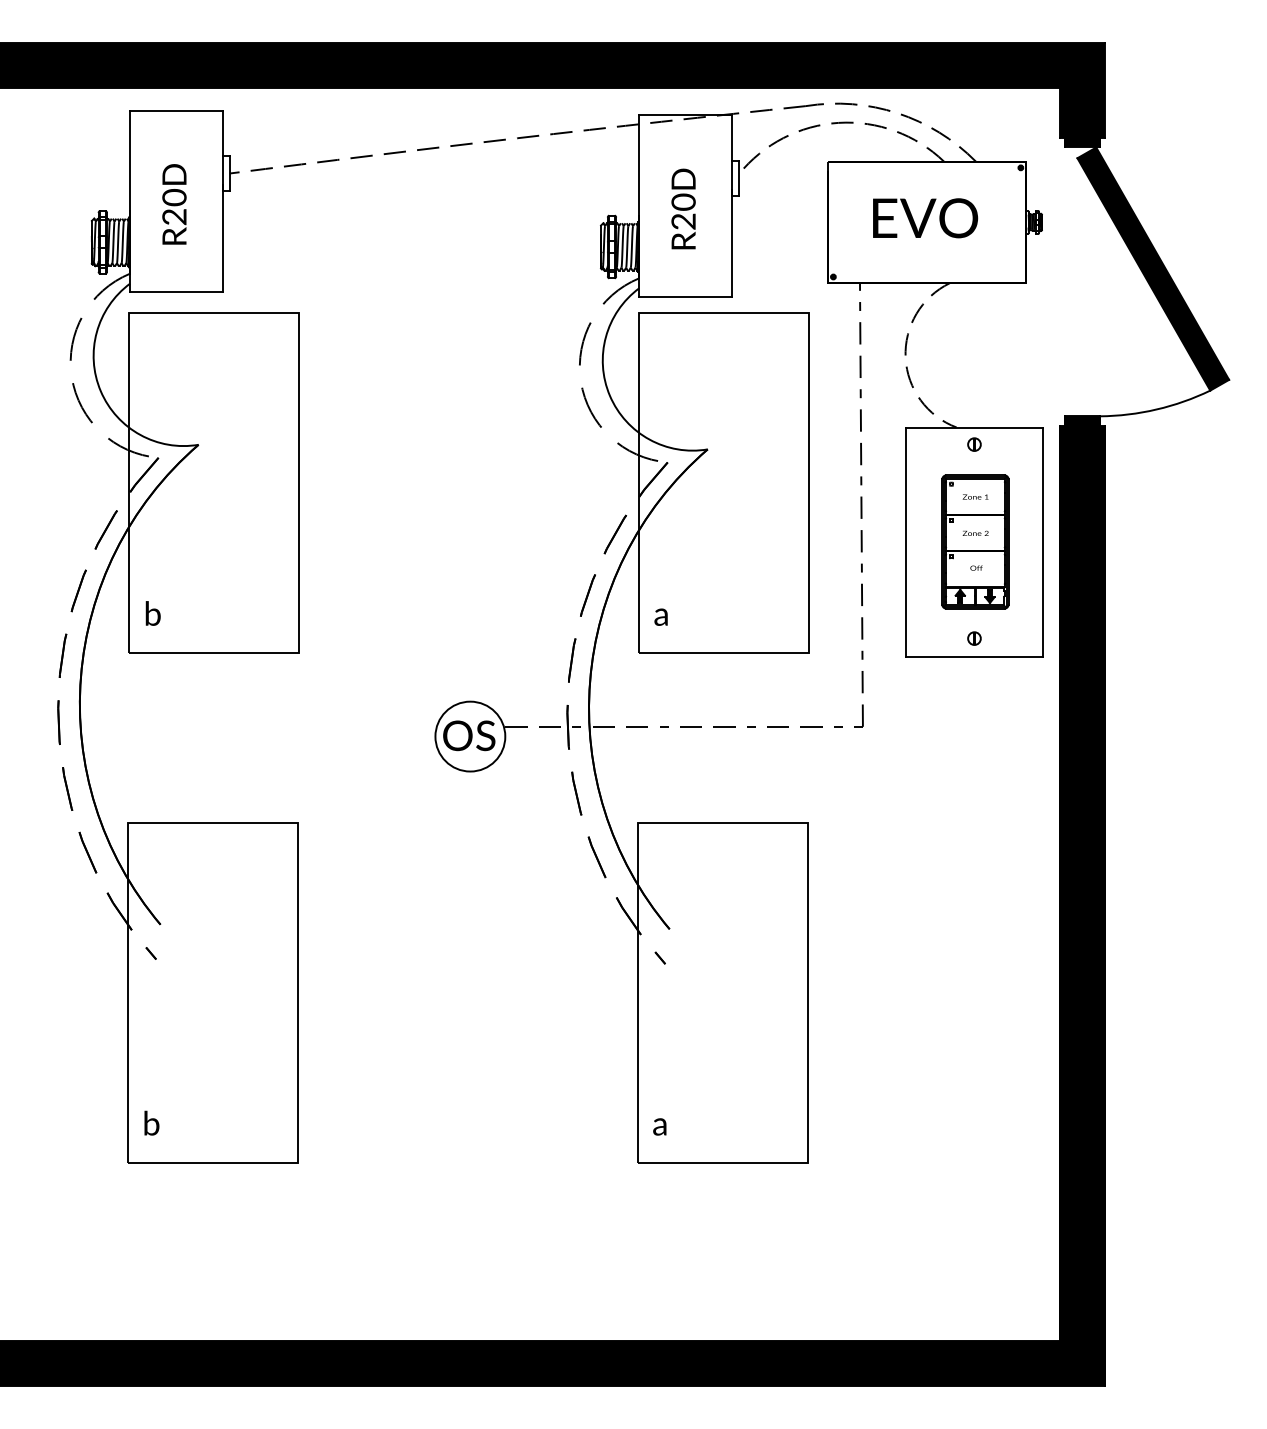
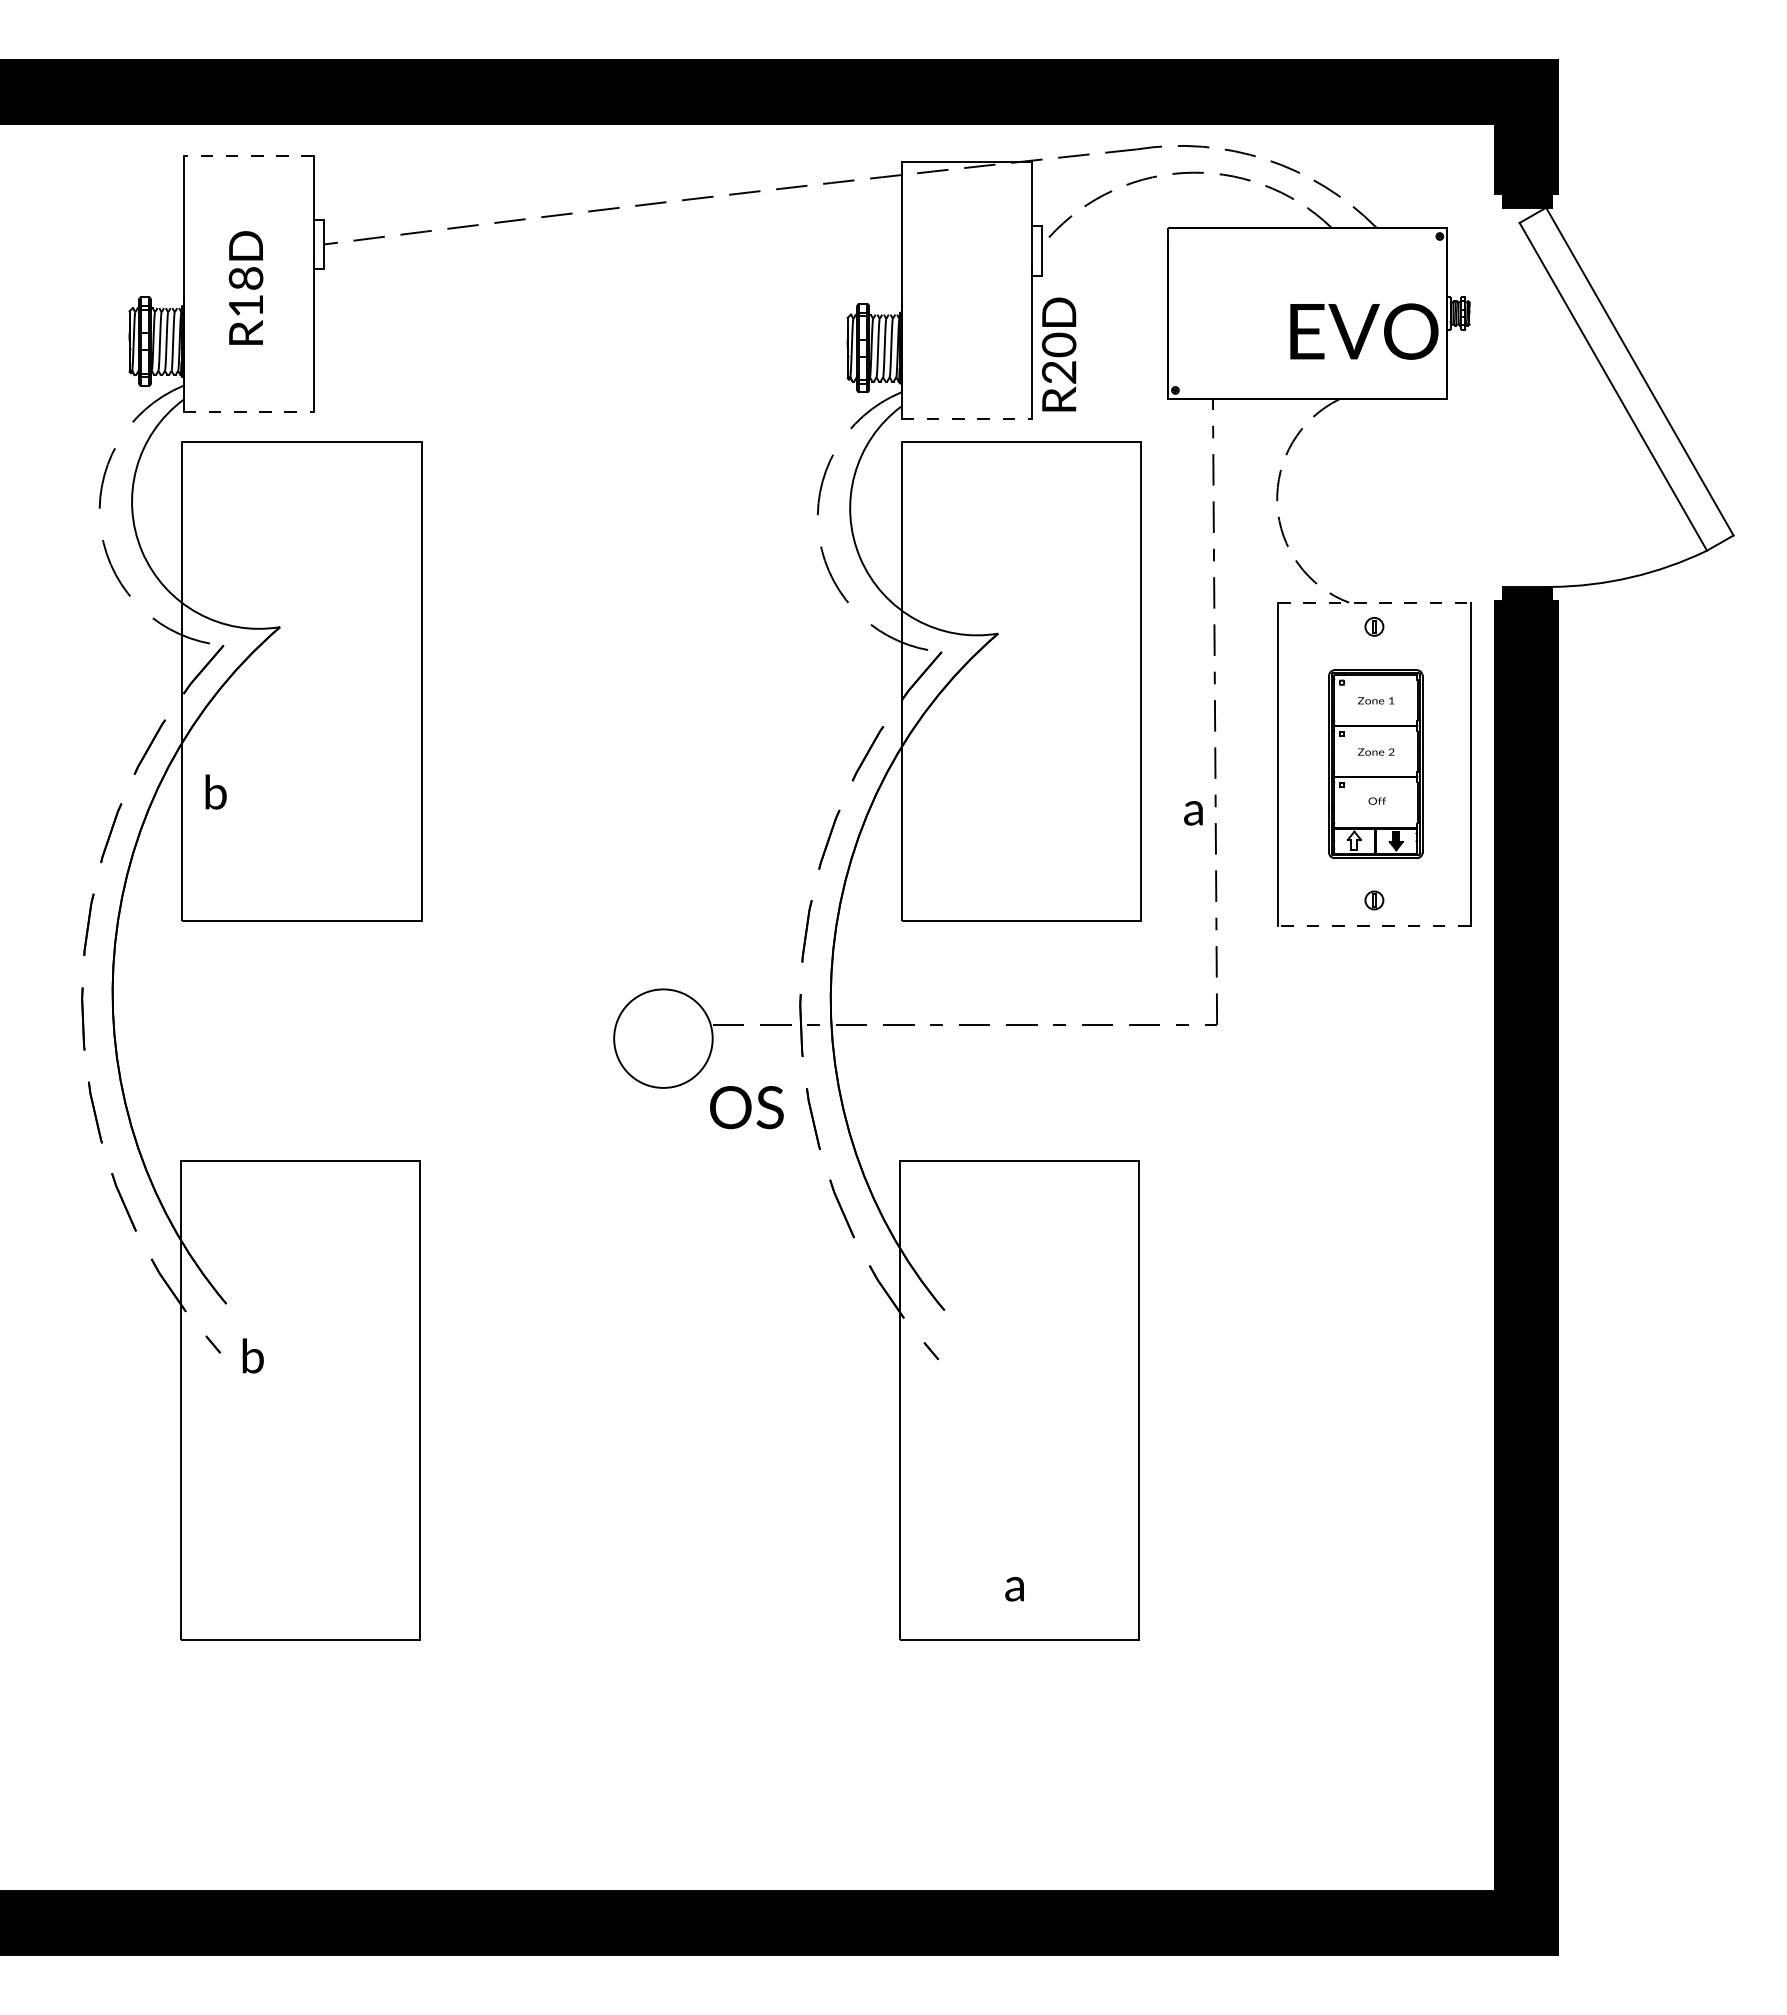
line: (176, 110) -> (248, 155), solid -> dashed
text: (174, 206) -> (245, 291), R20D -> R18D
text: (683, 208) -> (1059, 354), moved
text: (925, 218) -> (1364, 331), moved
fill: (1153, 268) -> (1626, 378), removed
line: (176, 292) -> (249, 412), solid -> dashed
line: (685, 296) -> (967, 418), solid -> dashed
line: (974, 427) -> (1374, 602), solid -> dashed
fill: (959, 596) -> (1353, 840), removed
text: (152, 613) -> (215, 791), moved
text: (661, 617) -> (1193, 813), moved
line: (973, 656) -> (1373, 925), solid -> dashed
text: (469, 735) -> (746, 1107), moved
text: (151, 1122) -> (252, 1355), moved
text: (659, 1127) -> (1014, 1589), moved

